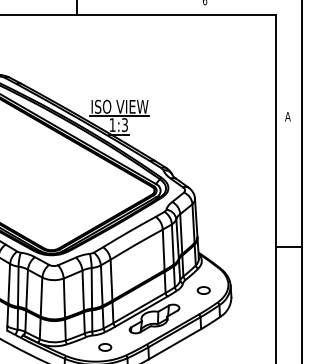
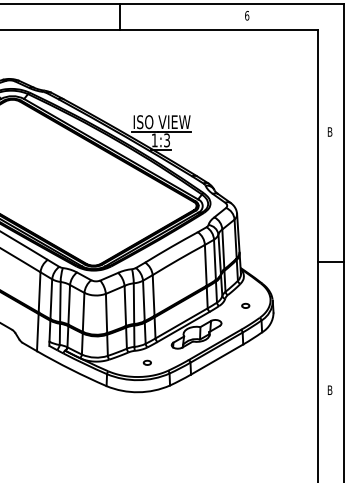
text: (287, 116) -> (329, 131), A -> B
part: (203, 290) -> (245, 305), size x0.6
part: (105, 347) -> (147, 362), size x0.6

